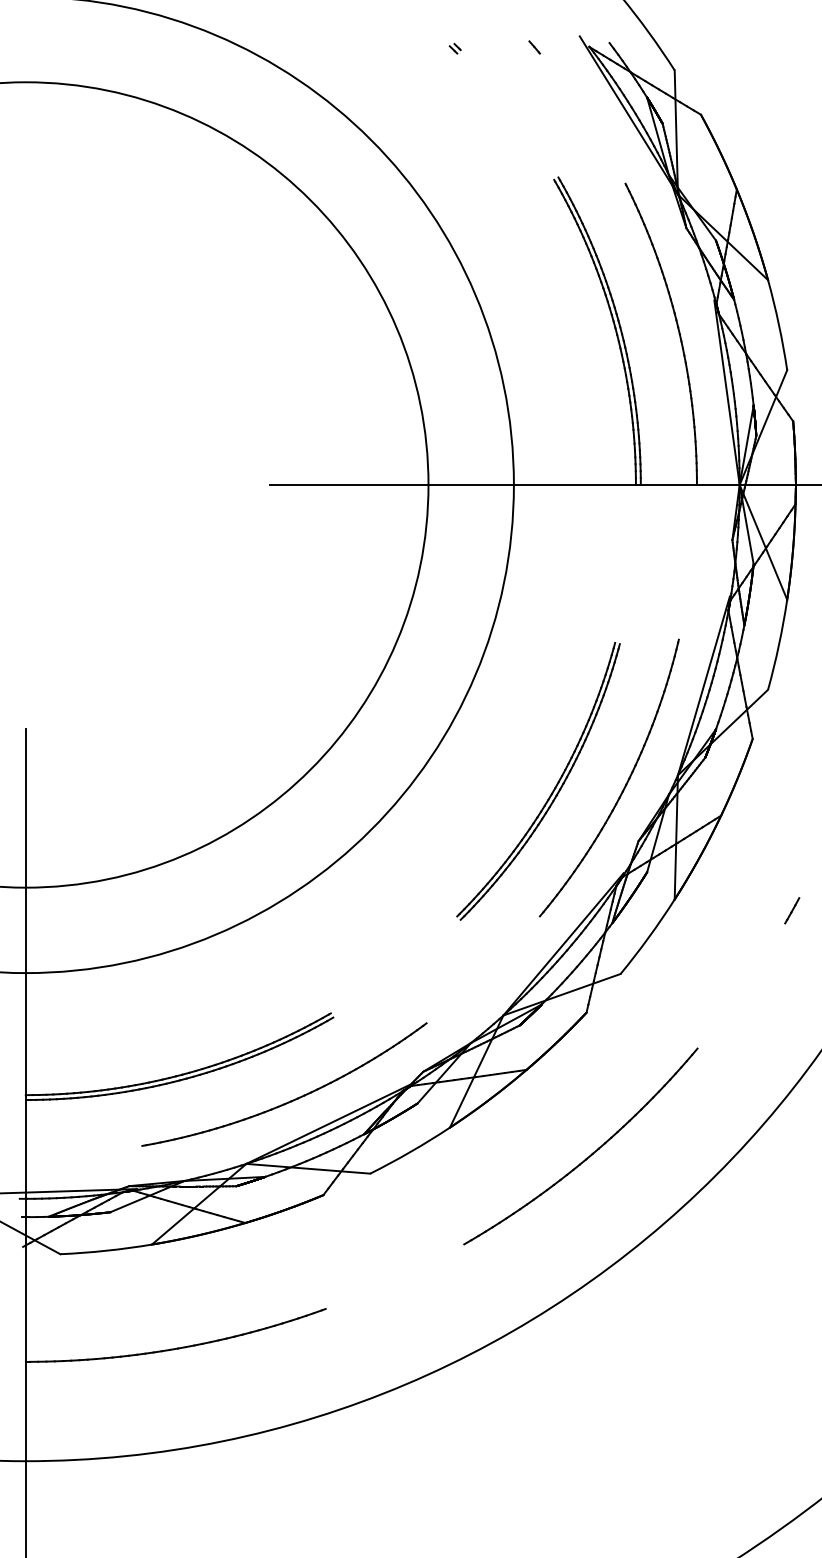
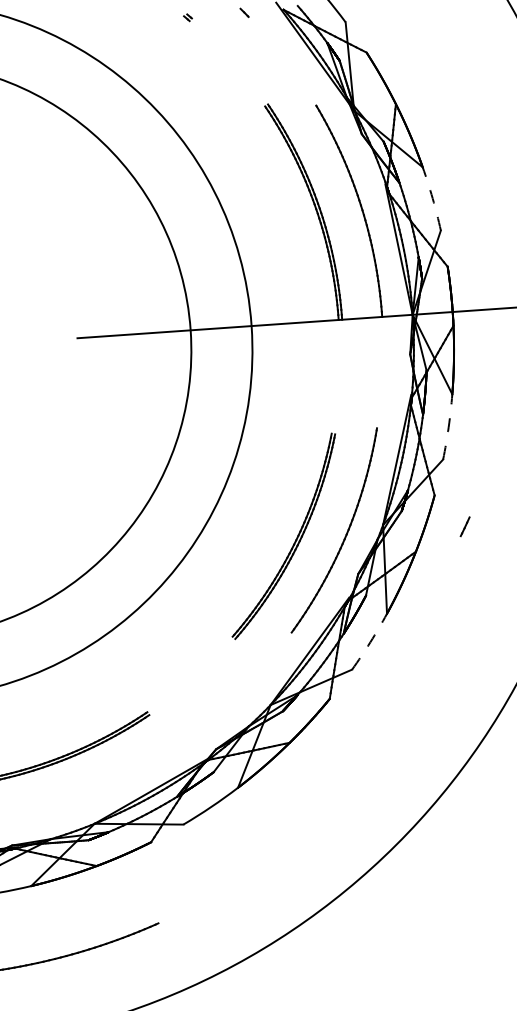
arc: (778, 324) -> (432, 198), solid -> dashed
arc: (778, 645) -> (448, 427), solid -> dashed
line: (792, 910) -> (465, 526), moved
arc: (648, 937) -> (370, 642), solid -> dashed
part: (292, 1099) -> (124, 775), removed
part: (586, 1157) -> (336, 802), removed

